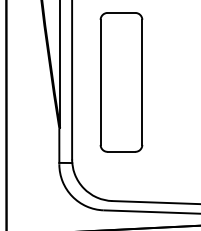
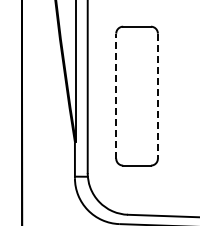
line: (100, 81) -> (116, 95), solid -> dashed
line: (142, 82) -> (158, 96), solid -> dashed

